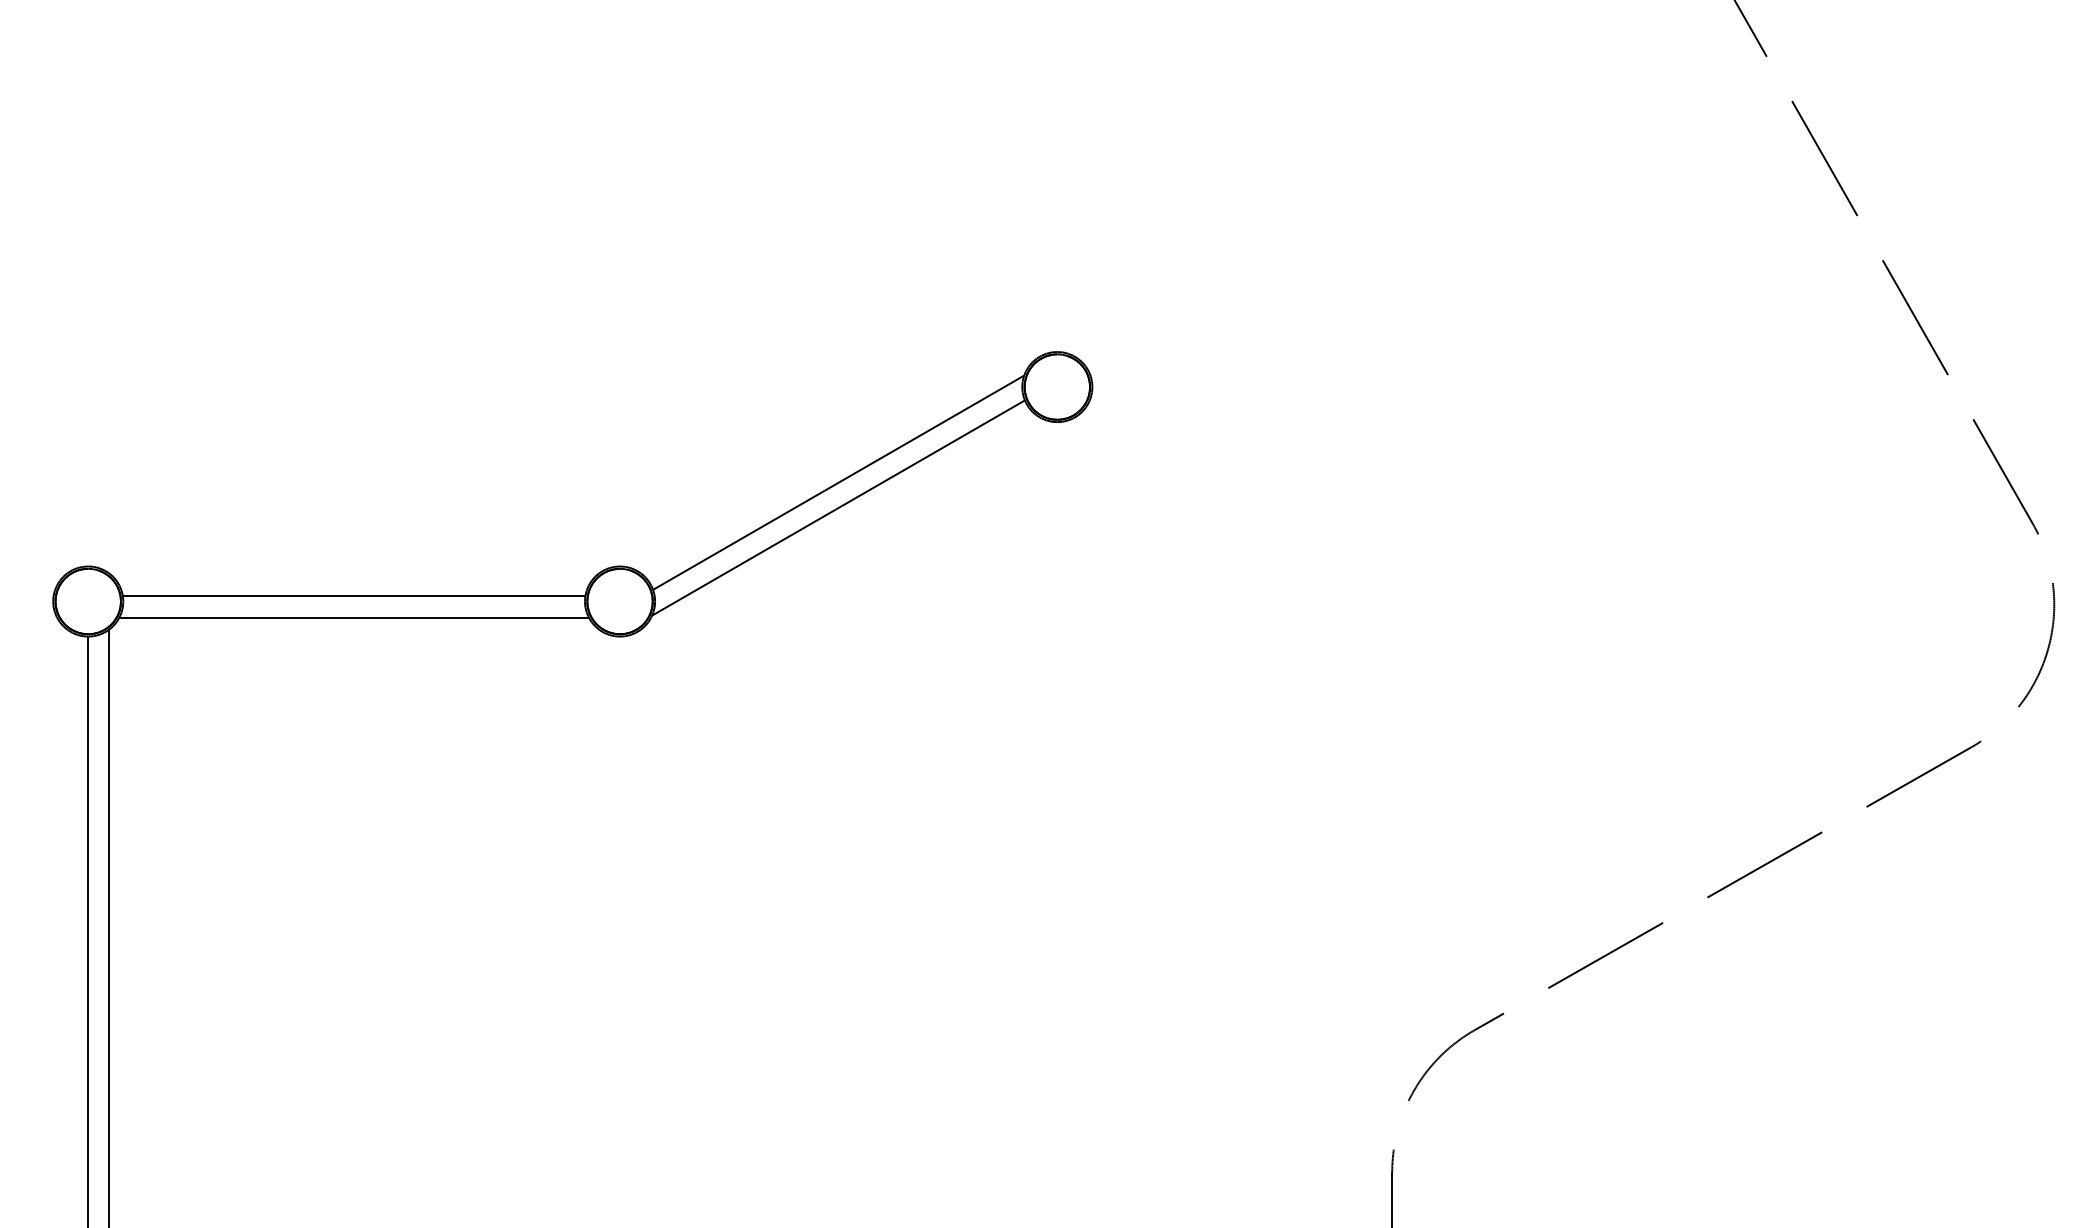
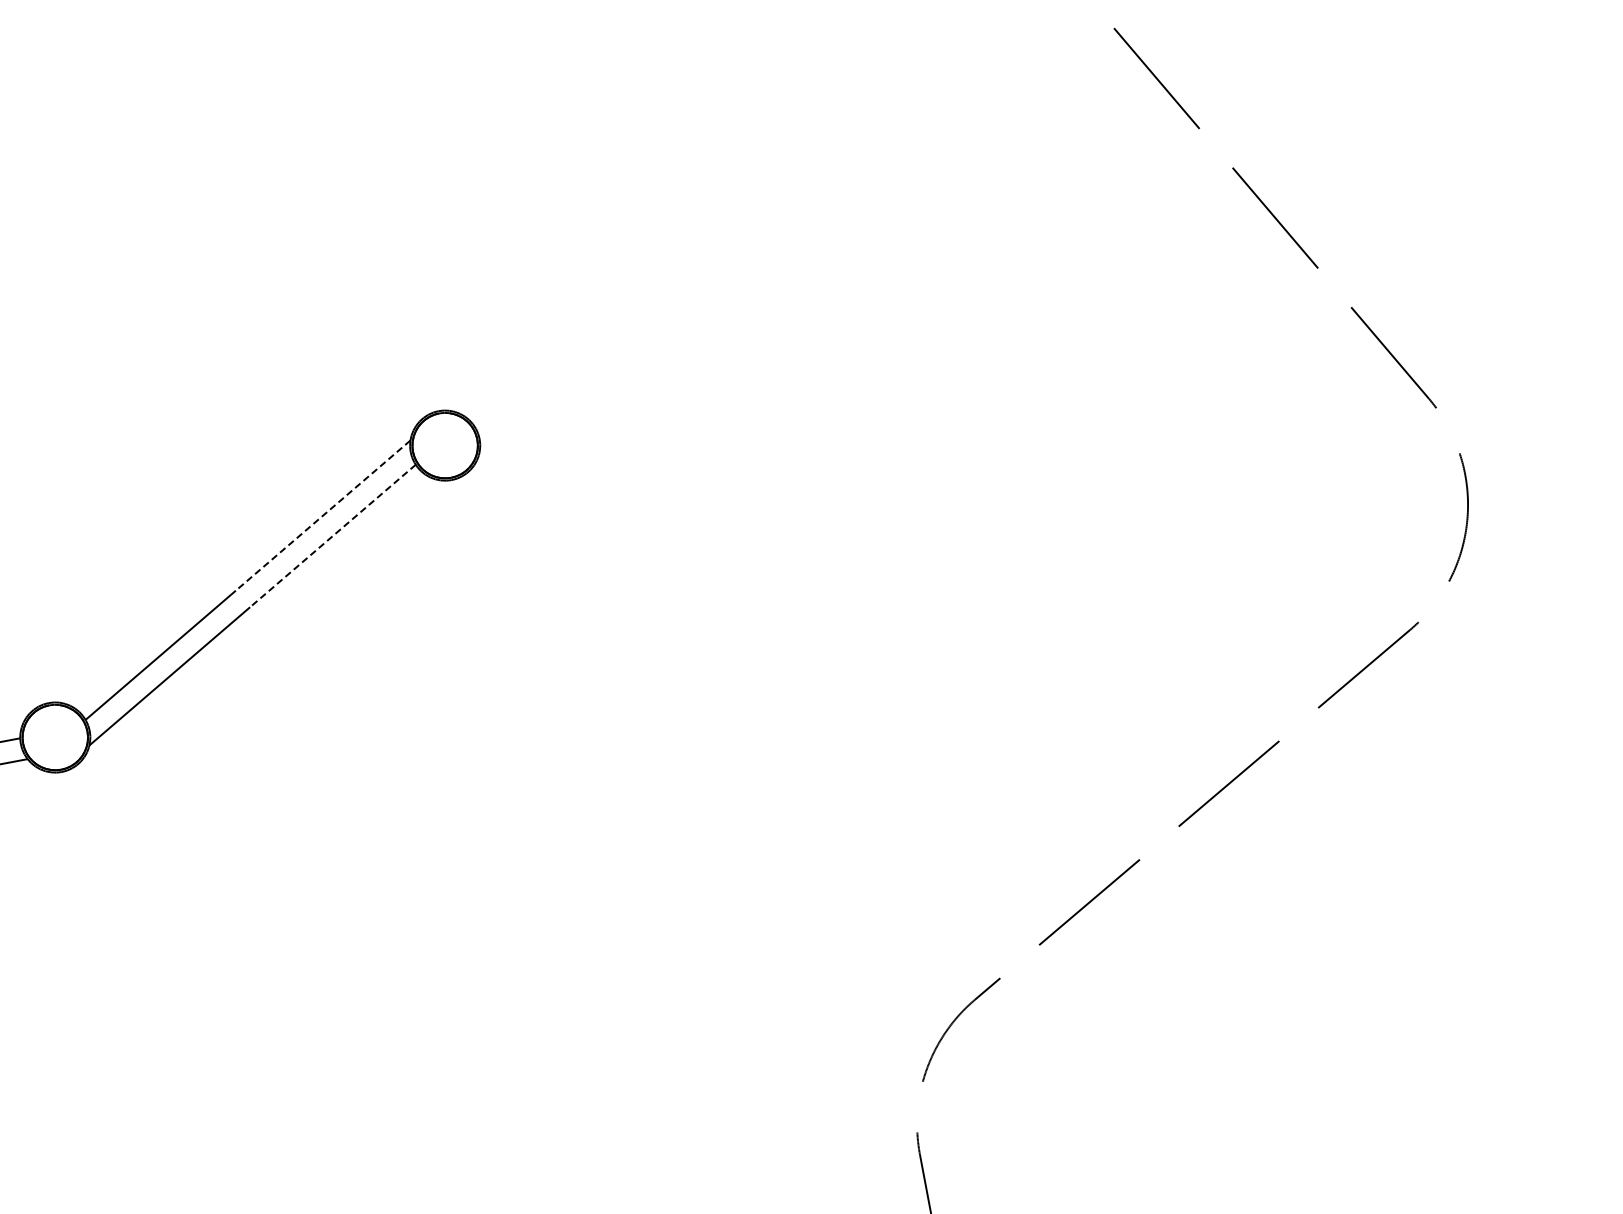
line: (924, 433) -> (323, 515), solid -> dashed
line: (929, 455) -> (332, 536), solid -> dashed

